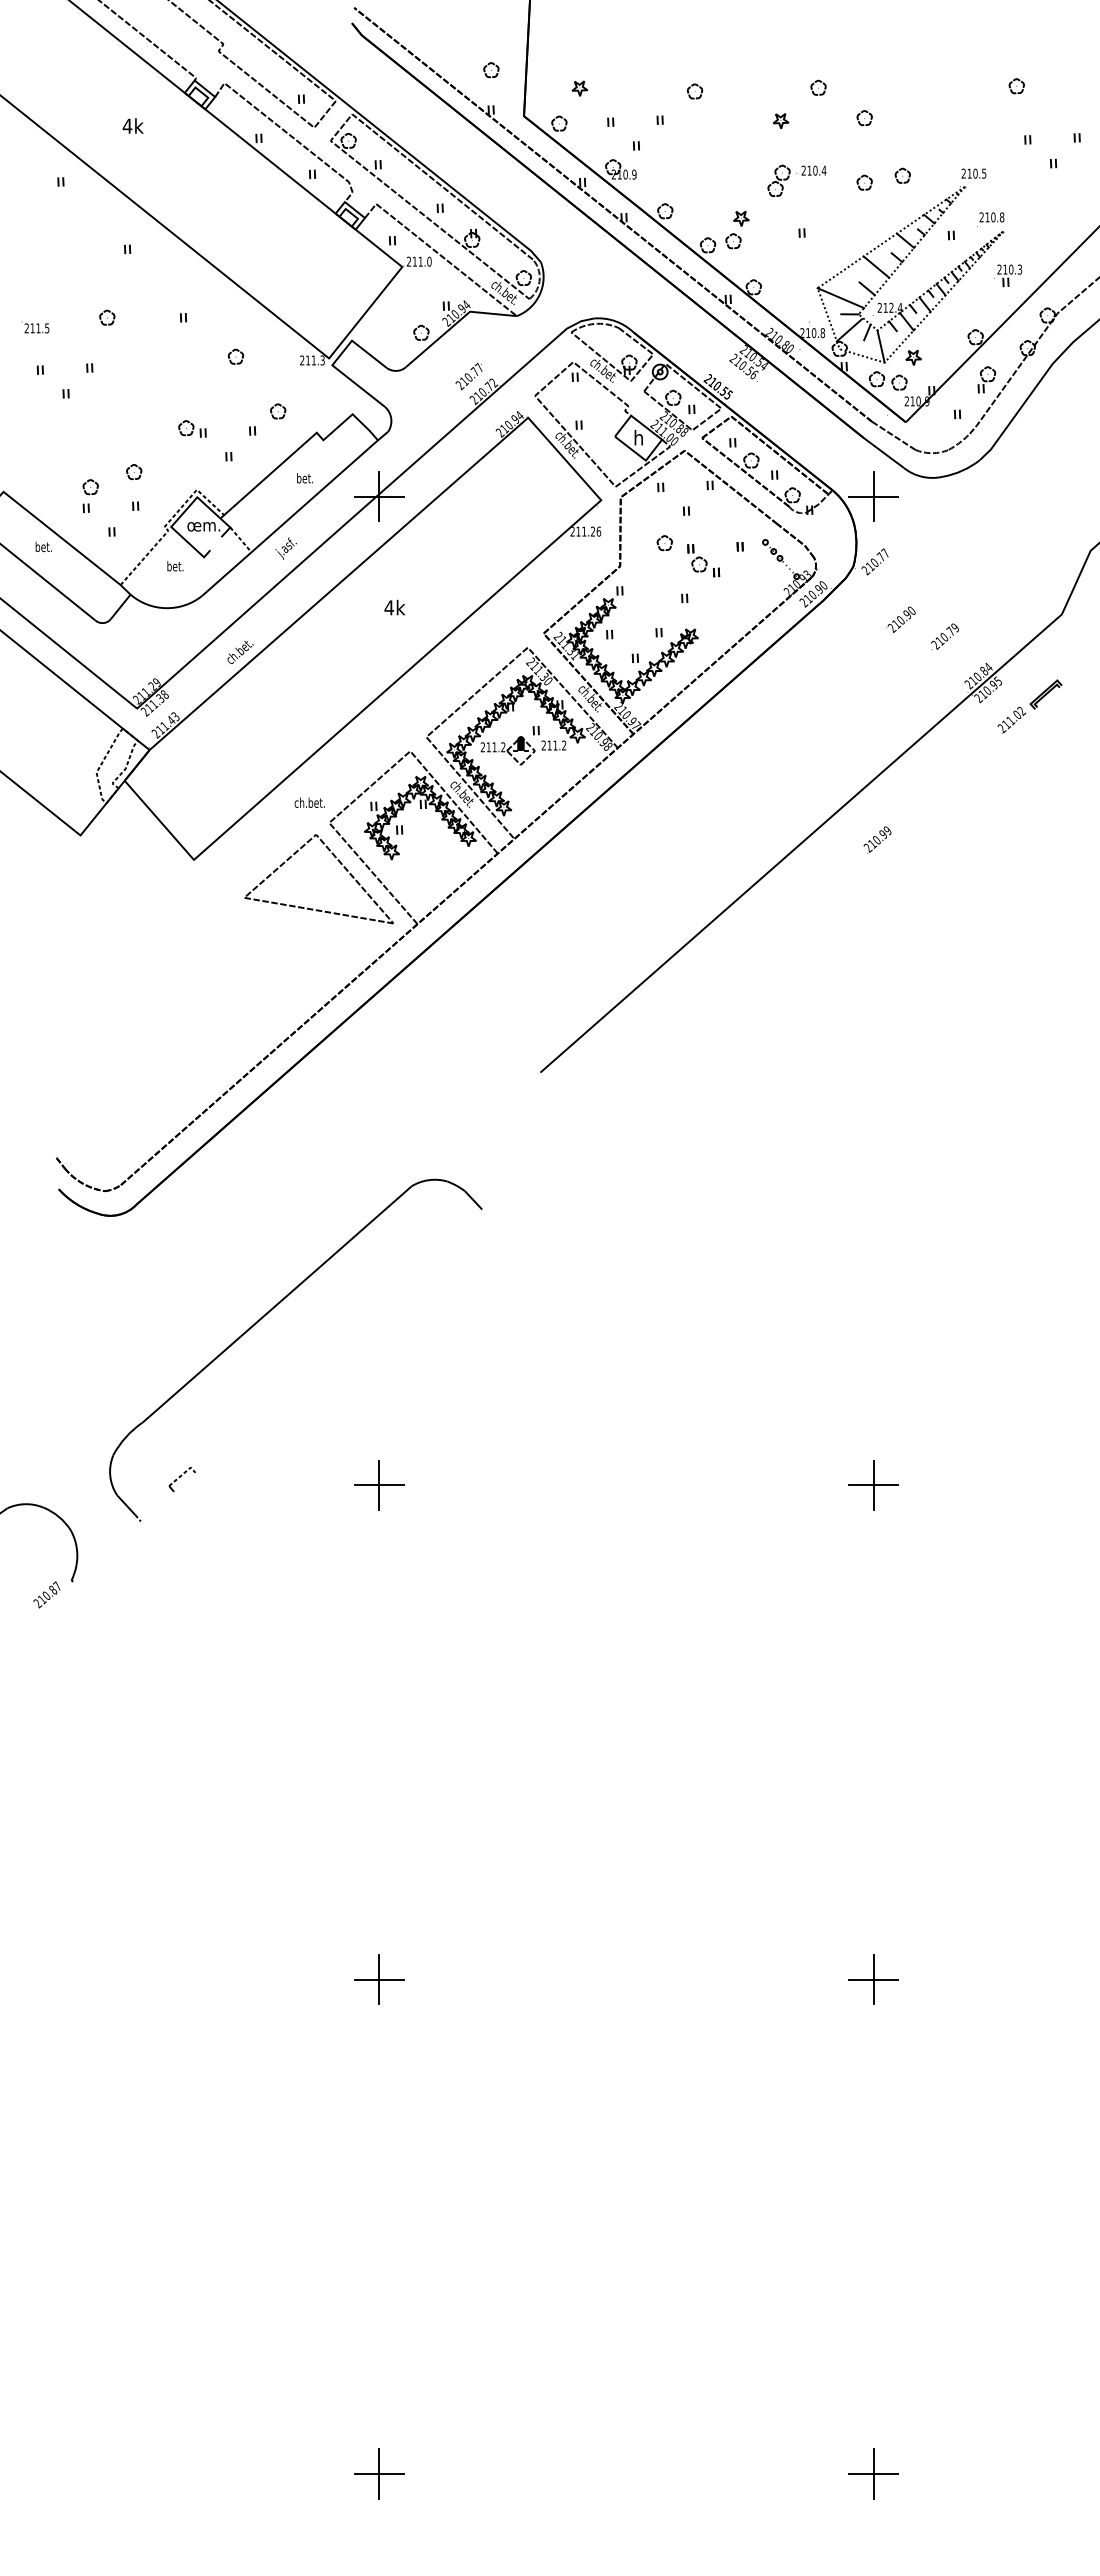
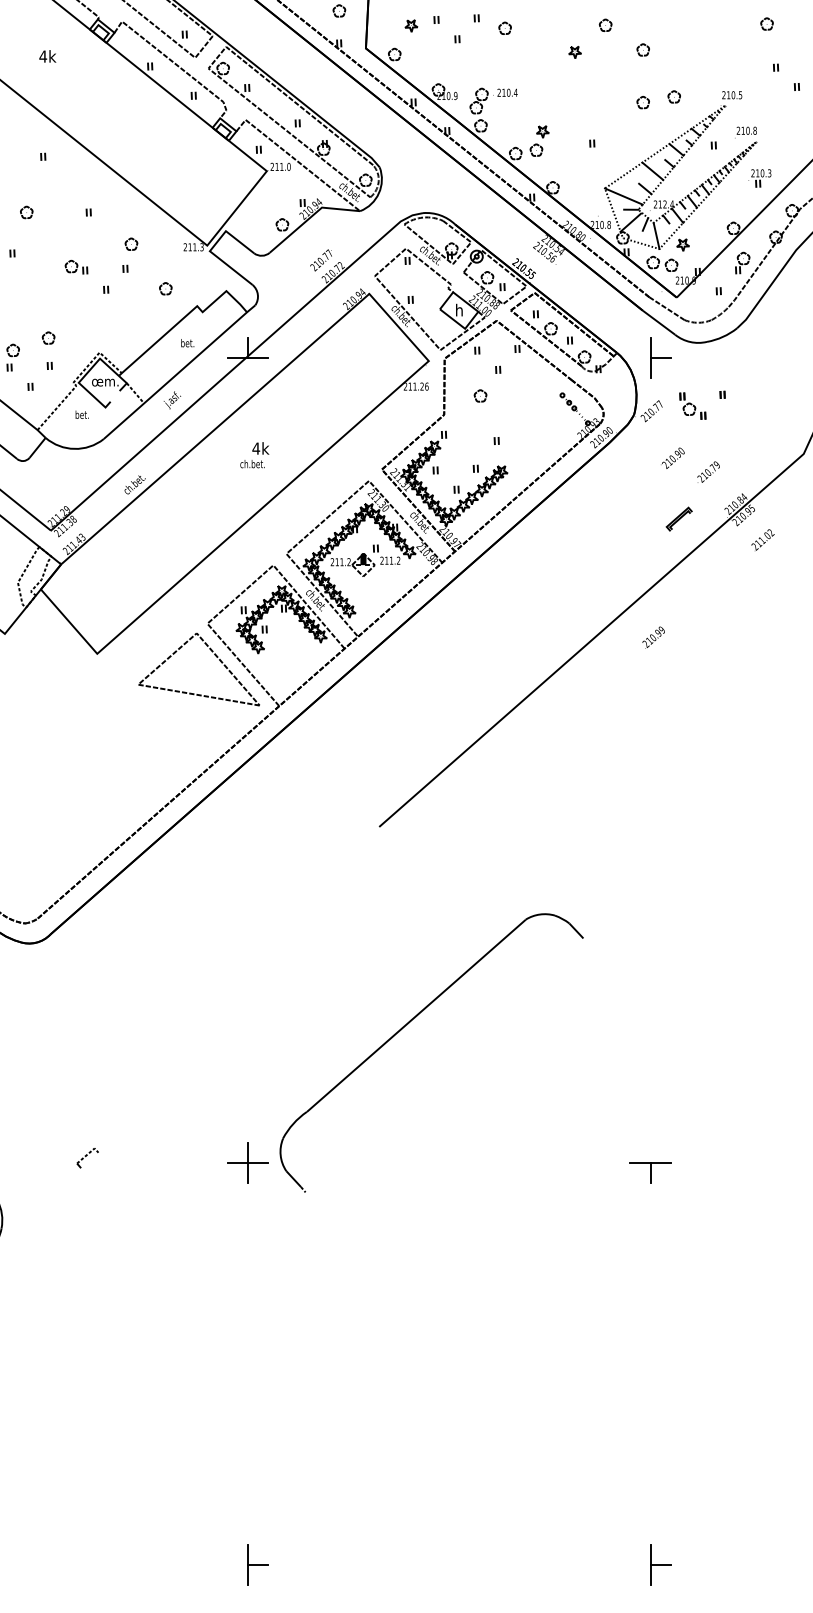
part: (634, 141) -> (455, 35), moved
part: (796, 173) -> (493, 95), moved
part: (206, 437) -> (87, 274), moved
line: (860, 496) -> (639, 358), removed
line: (379, 508) -> (248, 367), removed
part: (714, 567) -> (701, 411), moved
part: (1045, 694) -> (678, 519), moved
text: (309, 802) -> (252, 463), moved
part: (265, 1316) -> (407, 1025), moved
line: (873, 1472) -> (650, 1152), removed
line: (366, 1979) -> (237, 1565), removed
line: (860, 1979) -> (639, 1565), removed

